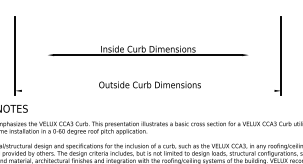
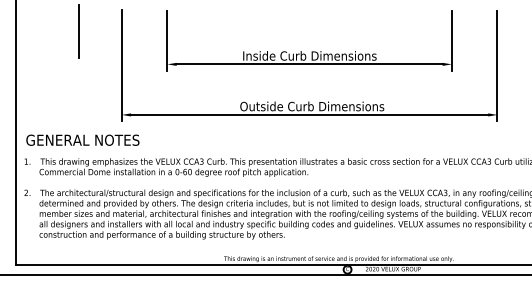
line: (47, 38) -> (167, 40), added
line: (248, 38) -> (451, 40), added
line: (148, 90) -> (309, 114), added

